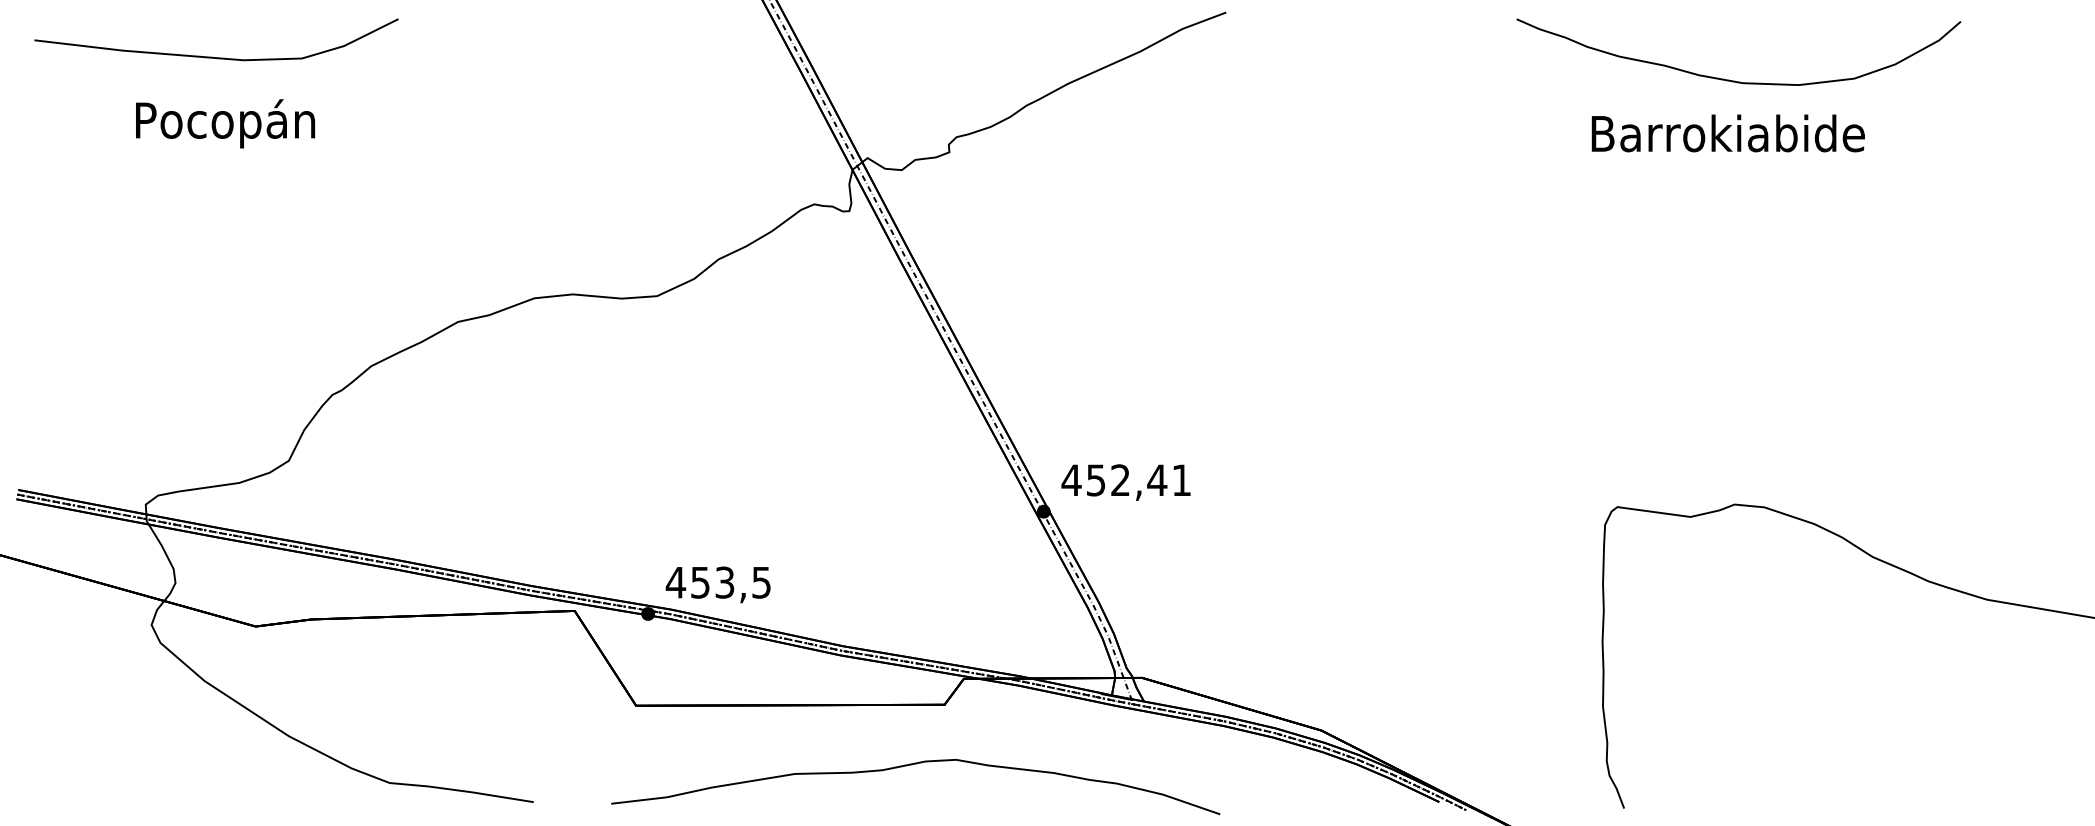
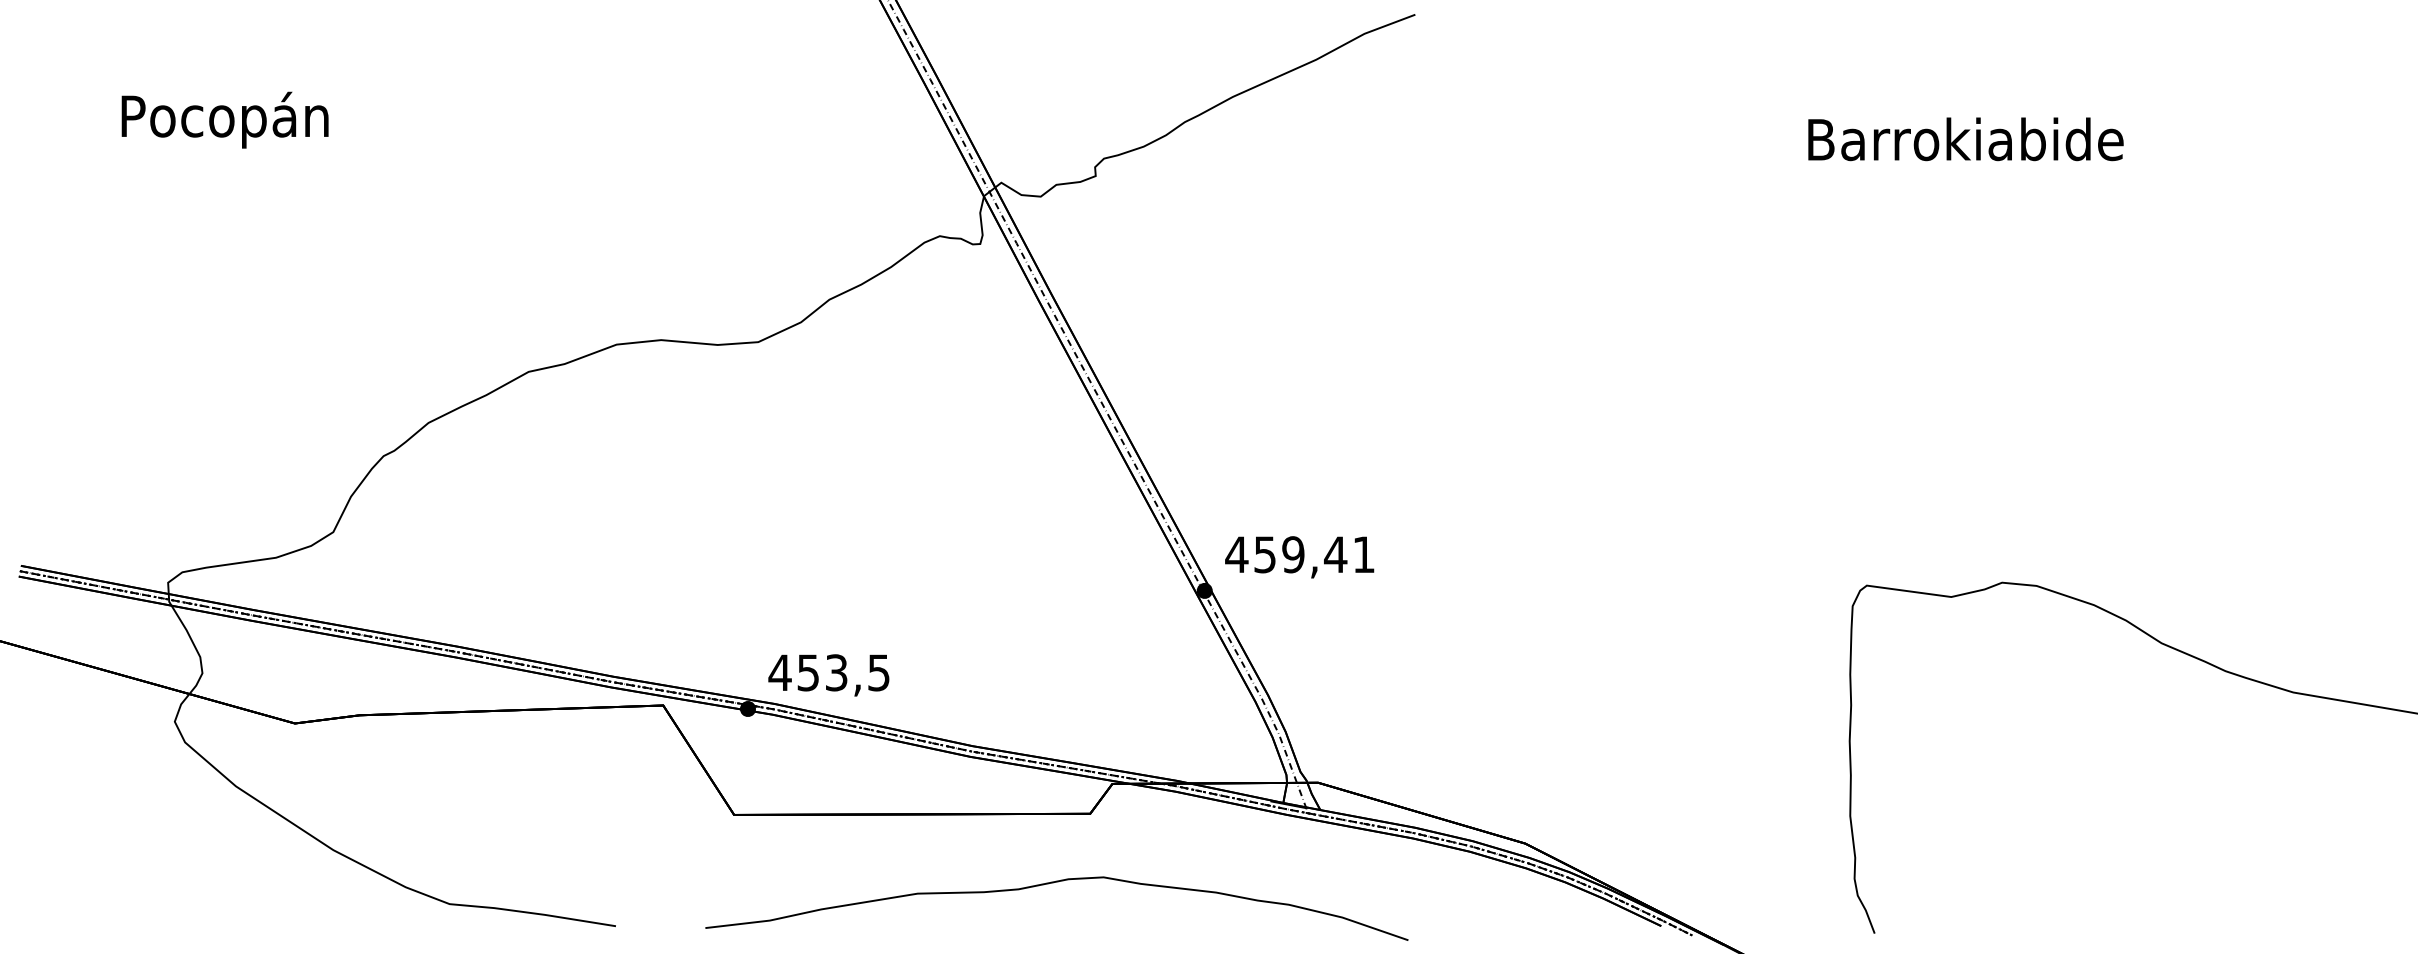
curve: (211, 56) -> (243, 65), removed
curve: (1735, 80) -> (2003, 93), removed
text: (224, 123) -> (224, 119), moved
text: (1727, 133) -> (1965, 139), moved
text: (1120, 480) -> (1293, 554), 452,41 -> 459,41

